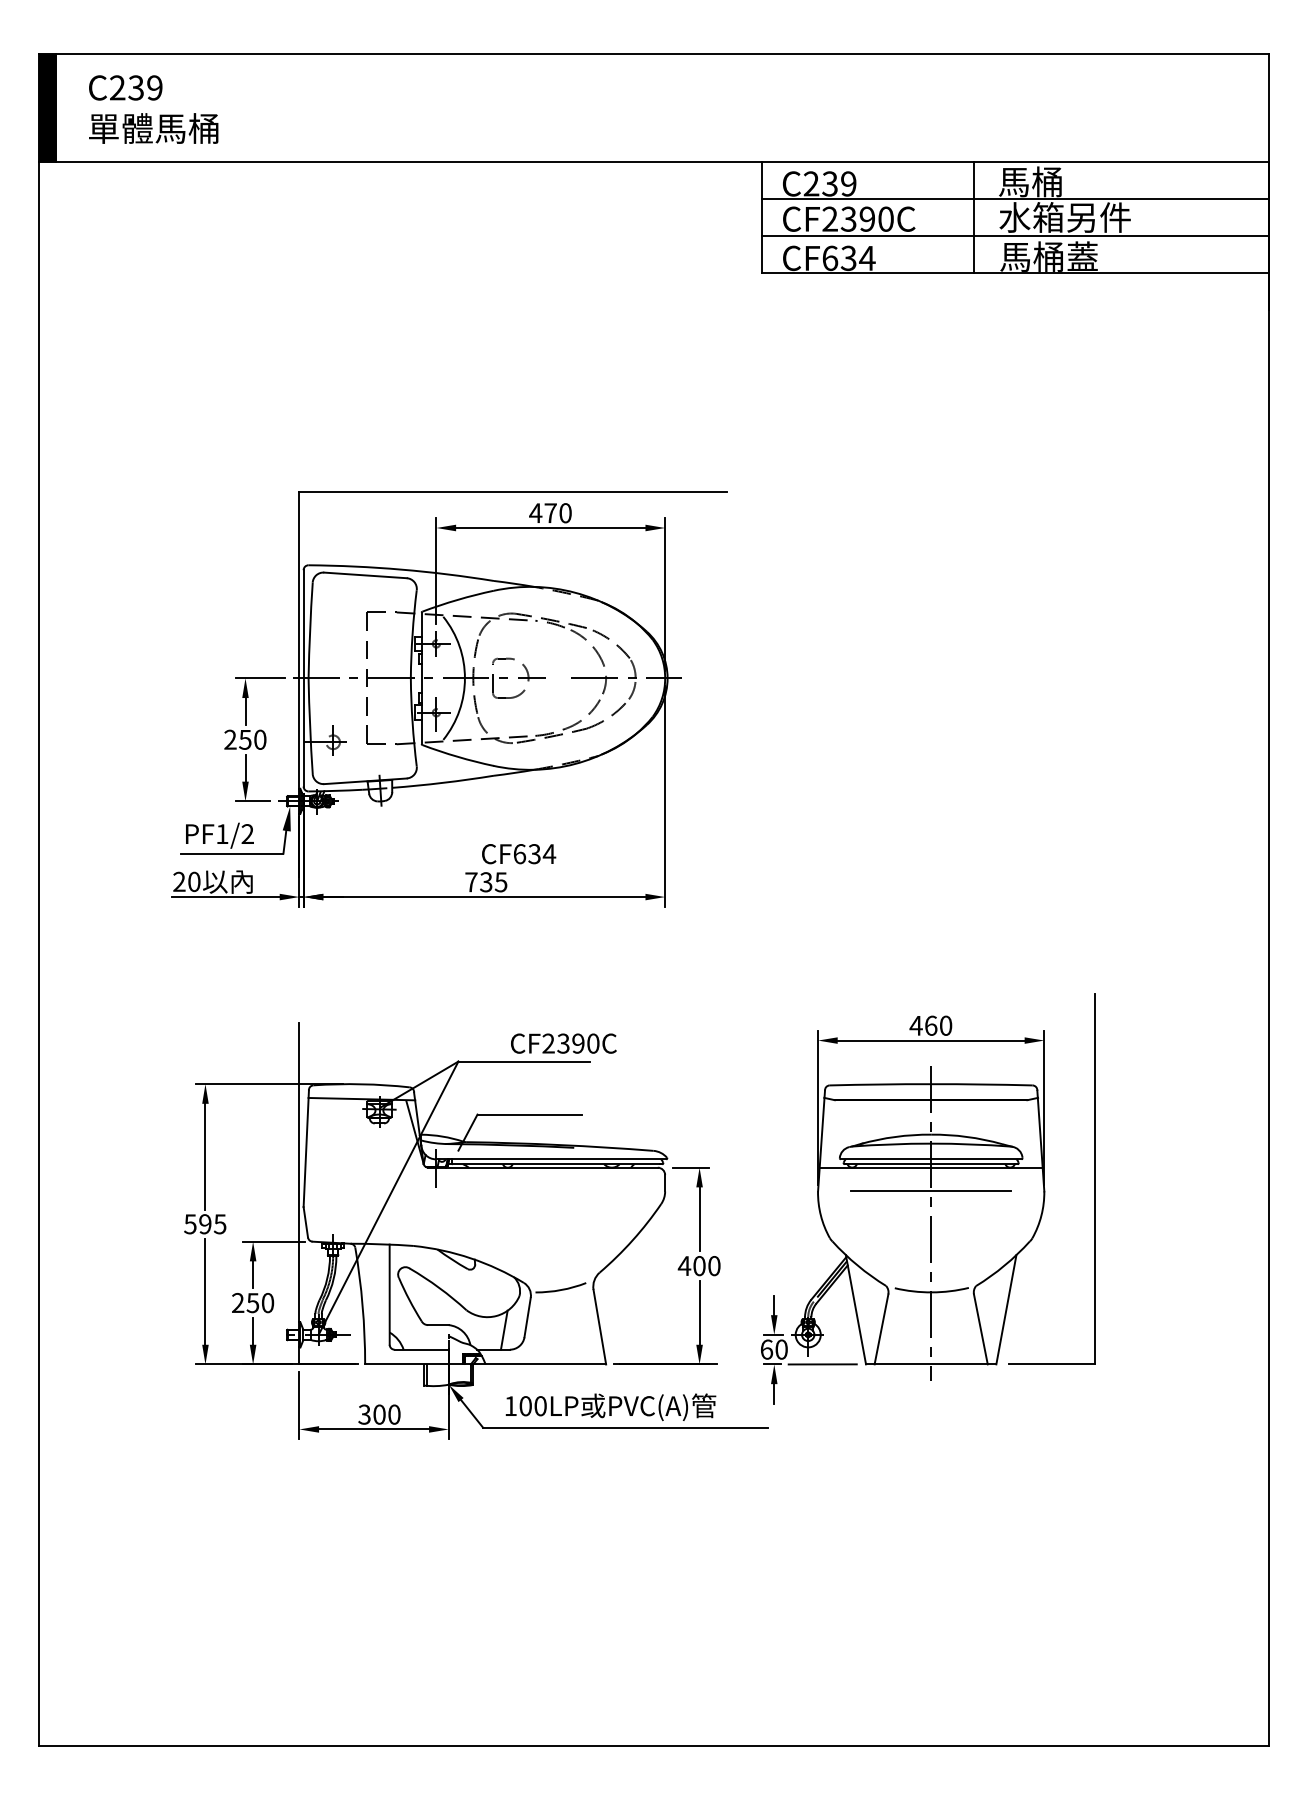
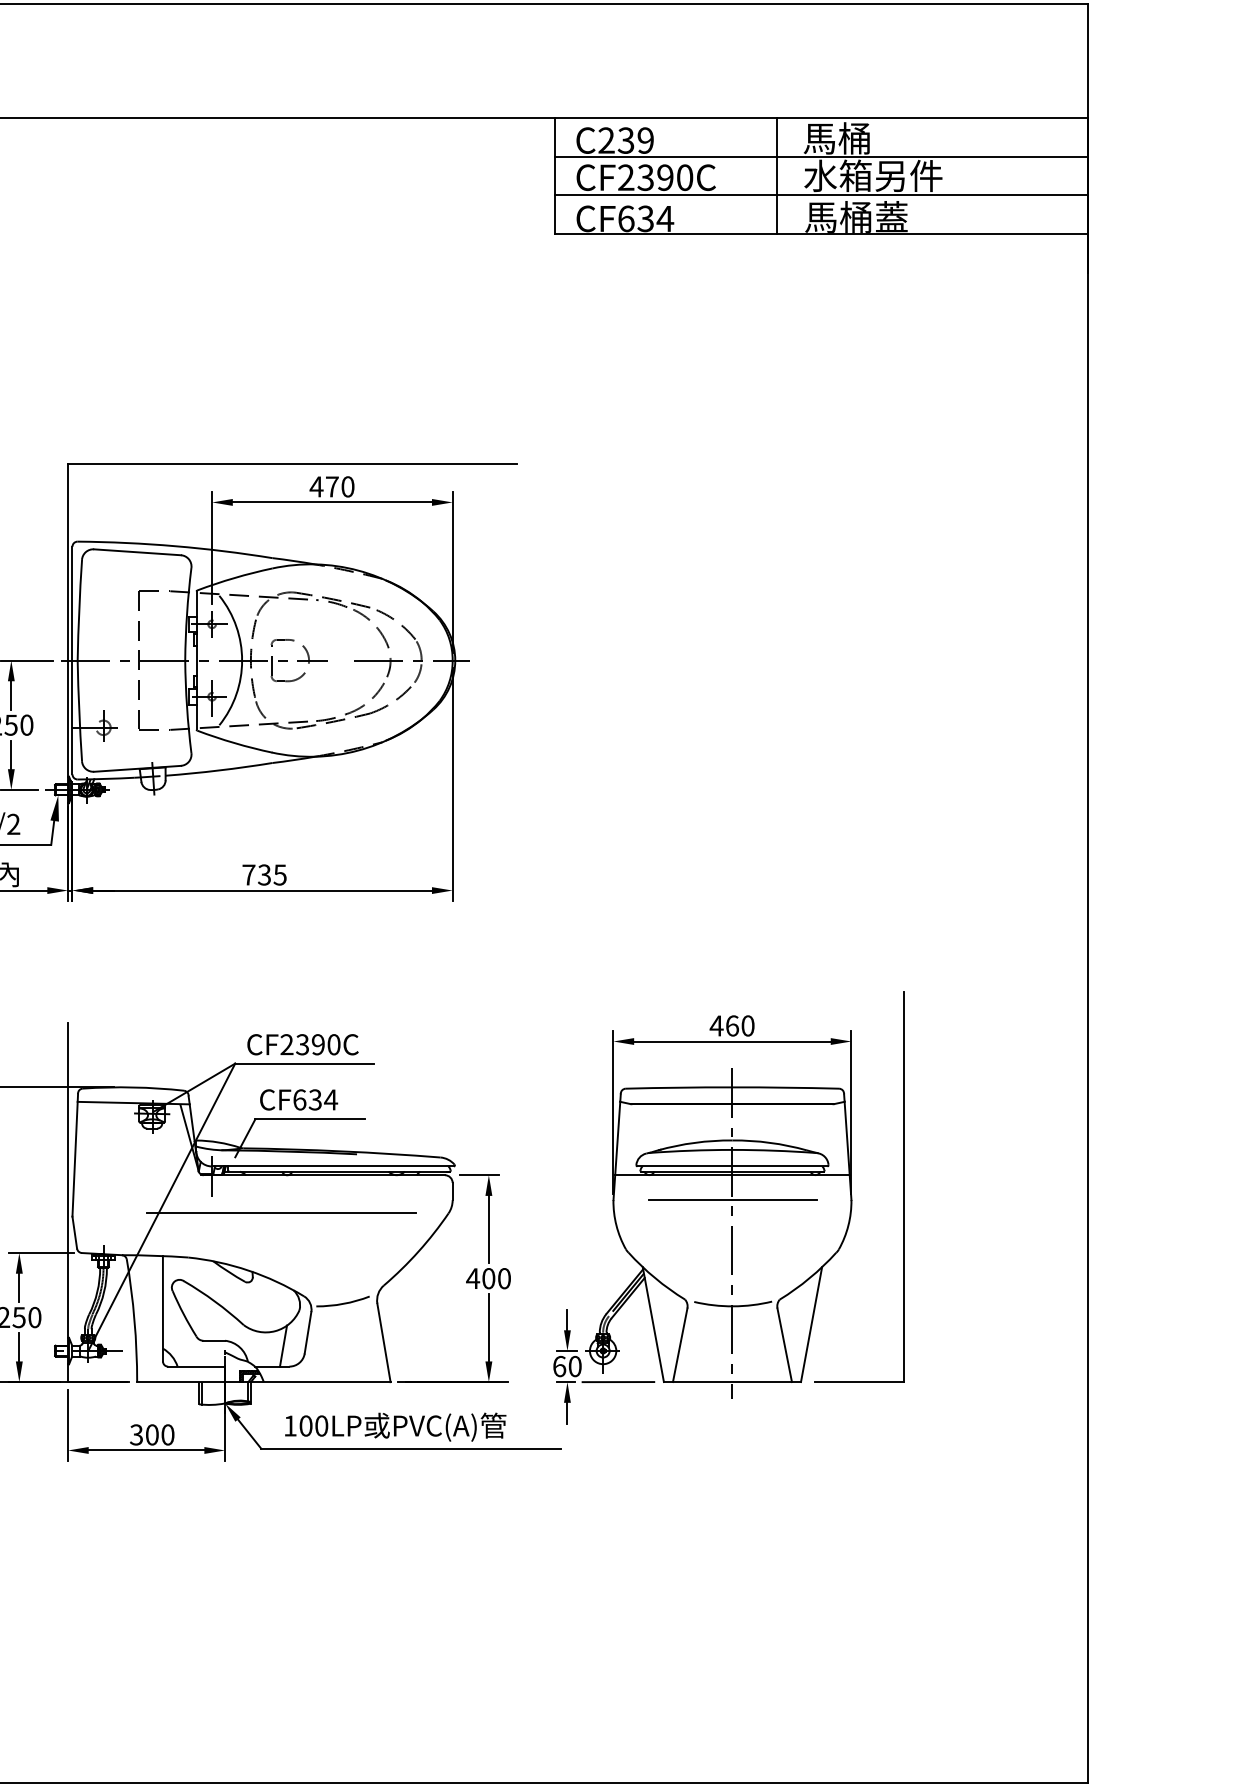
text: (519, 854) -> (299, 1100), moved
text: (563, 1043) -> (302, 1044), moved
line: (501, 1203) -> (280, 1212), added

